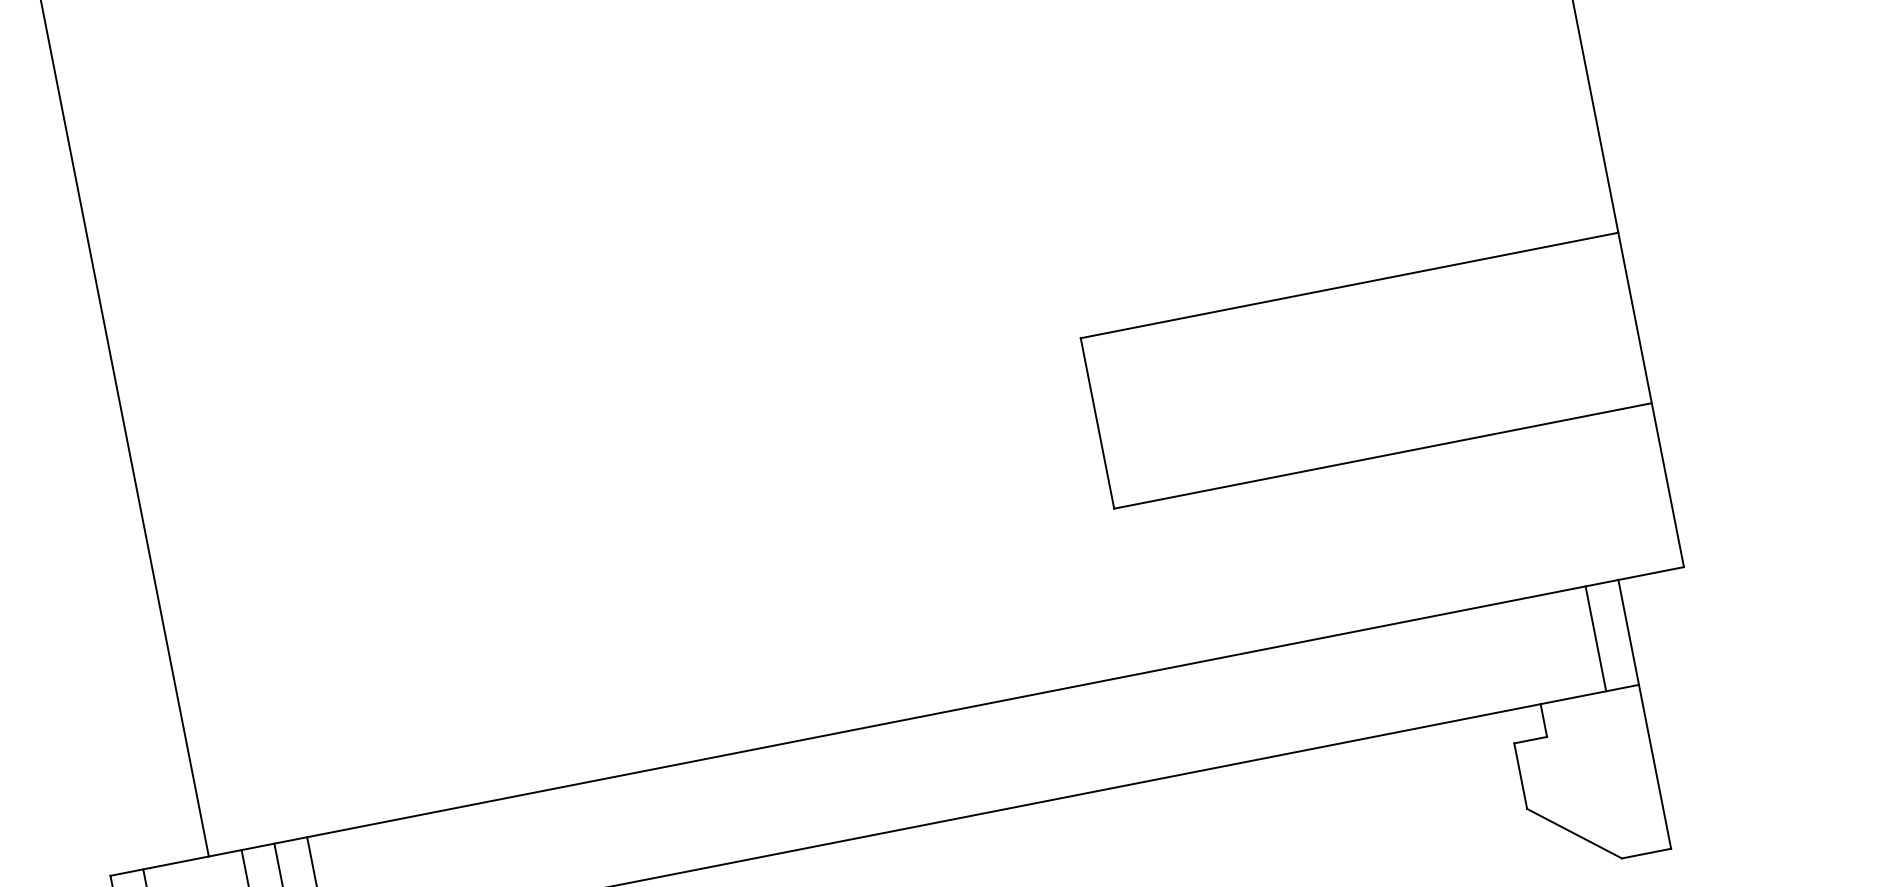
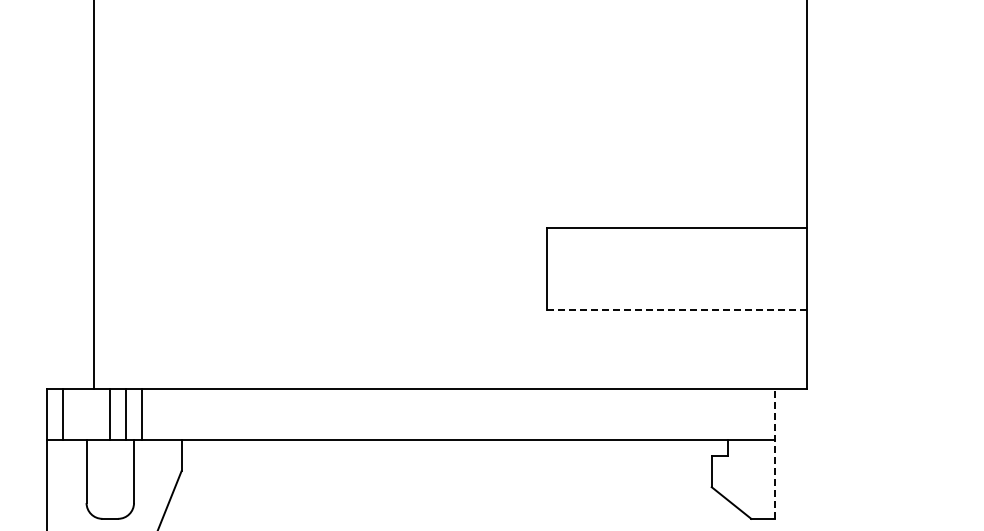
line: (1382, 455) -> (676, 309), solid -> dashed
line: (1596, 638) -> (759, 414), removed
line: (1645, 713) -> (775, 453), solid -> dashed

